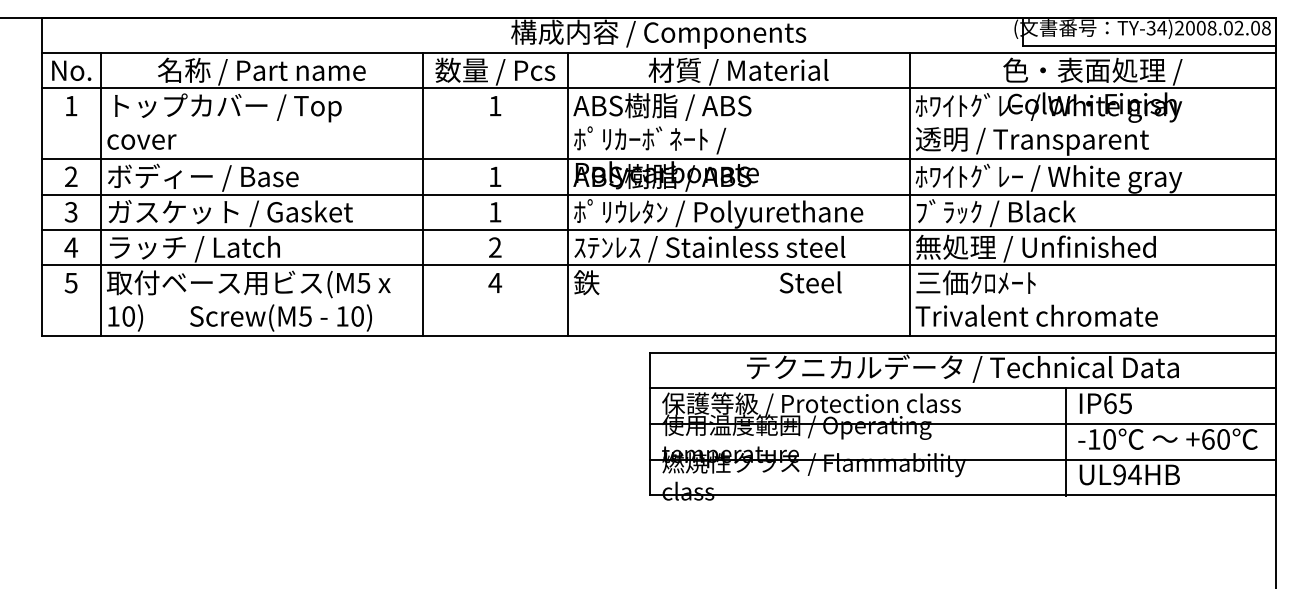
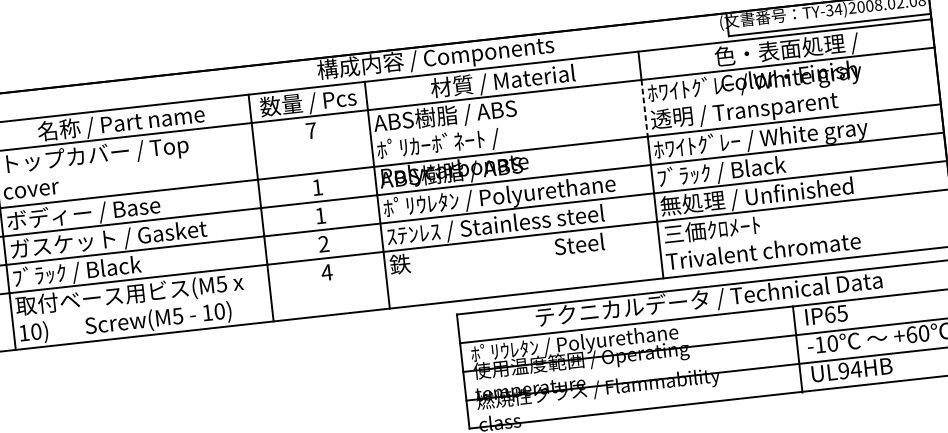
text: (495, 106) -> (311, 131), 1 -> 7
line: (909, 124) -> (644, 108), solid -> dashed
text: (193, 248) -> (82, 271), ラッチ / Latch -> ﾌﾞﾗｯｸ / Black
text: (811, 405) -> (591, 342), 保護等級 / Protection class -> ﾎﾟﾘｳﾚﾀﾝ / Polyurethane

